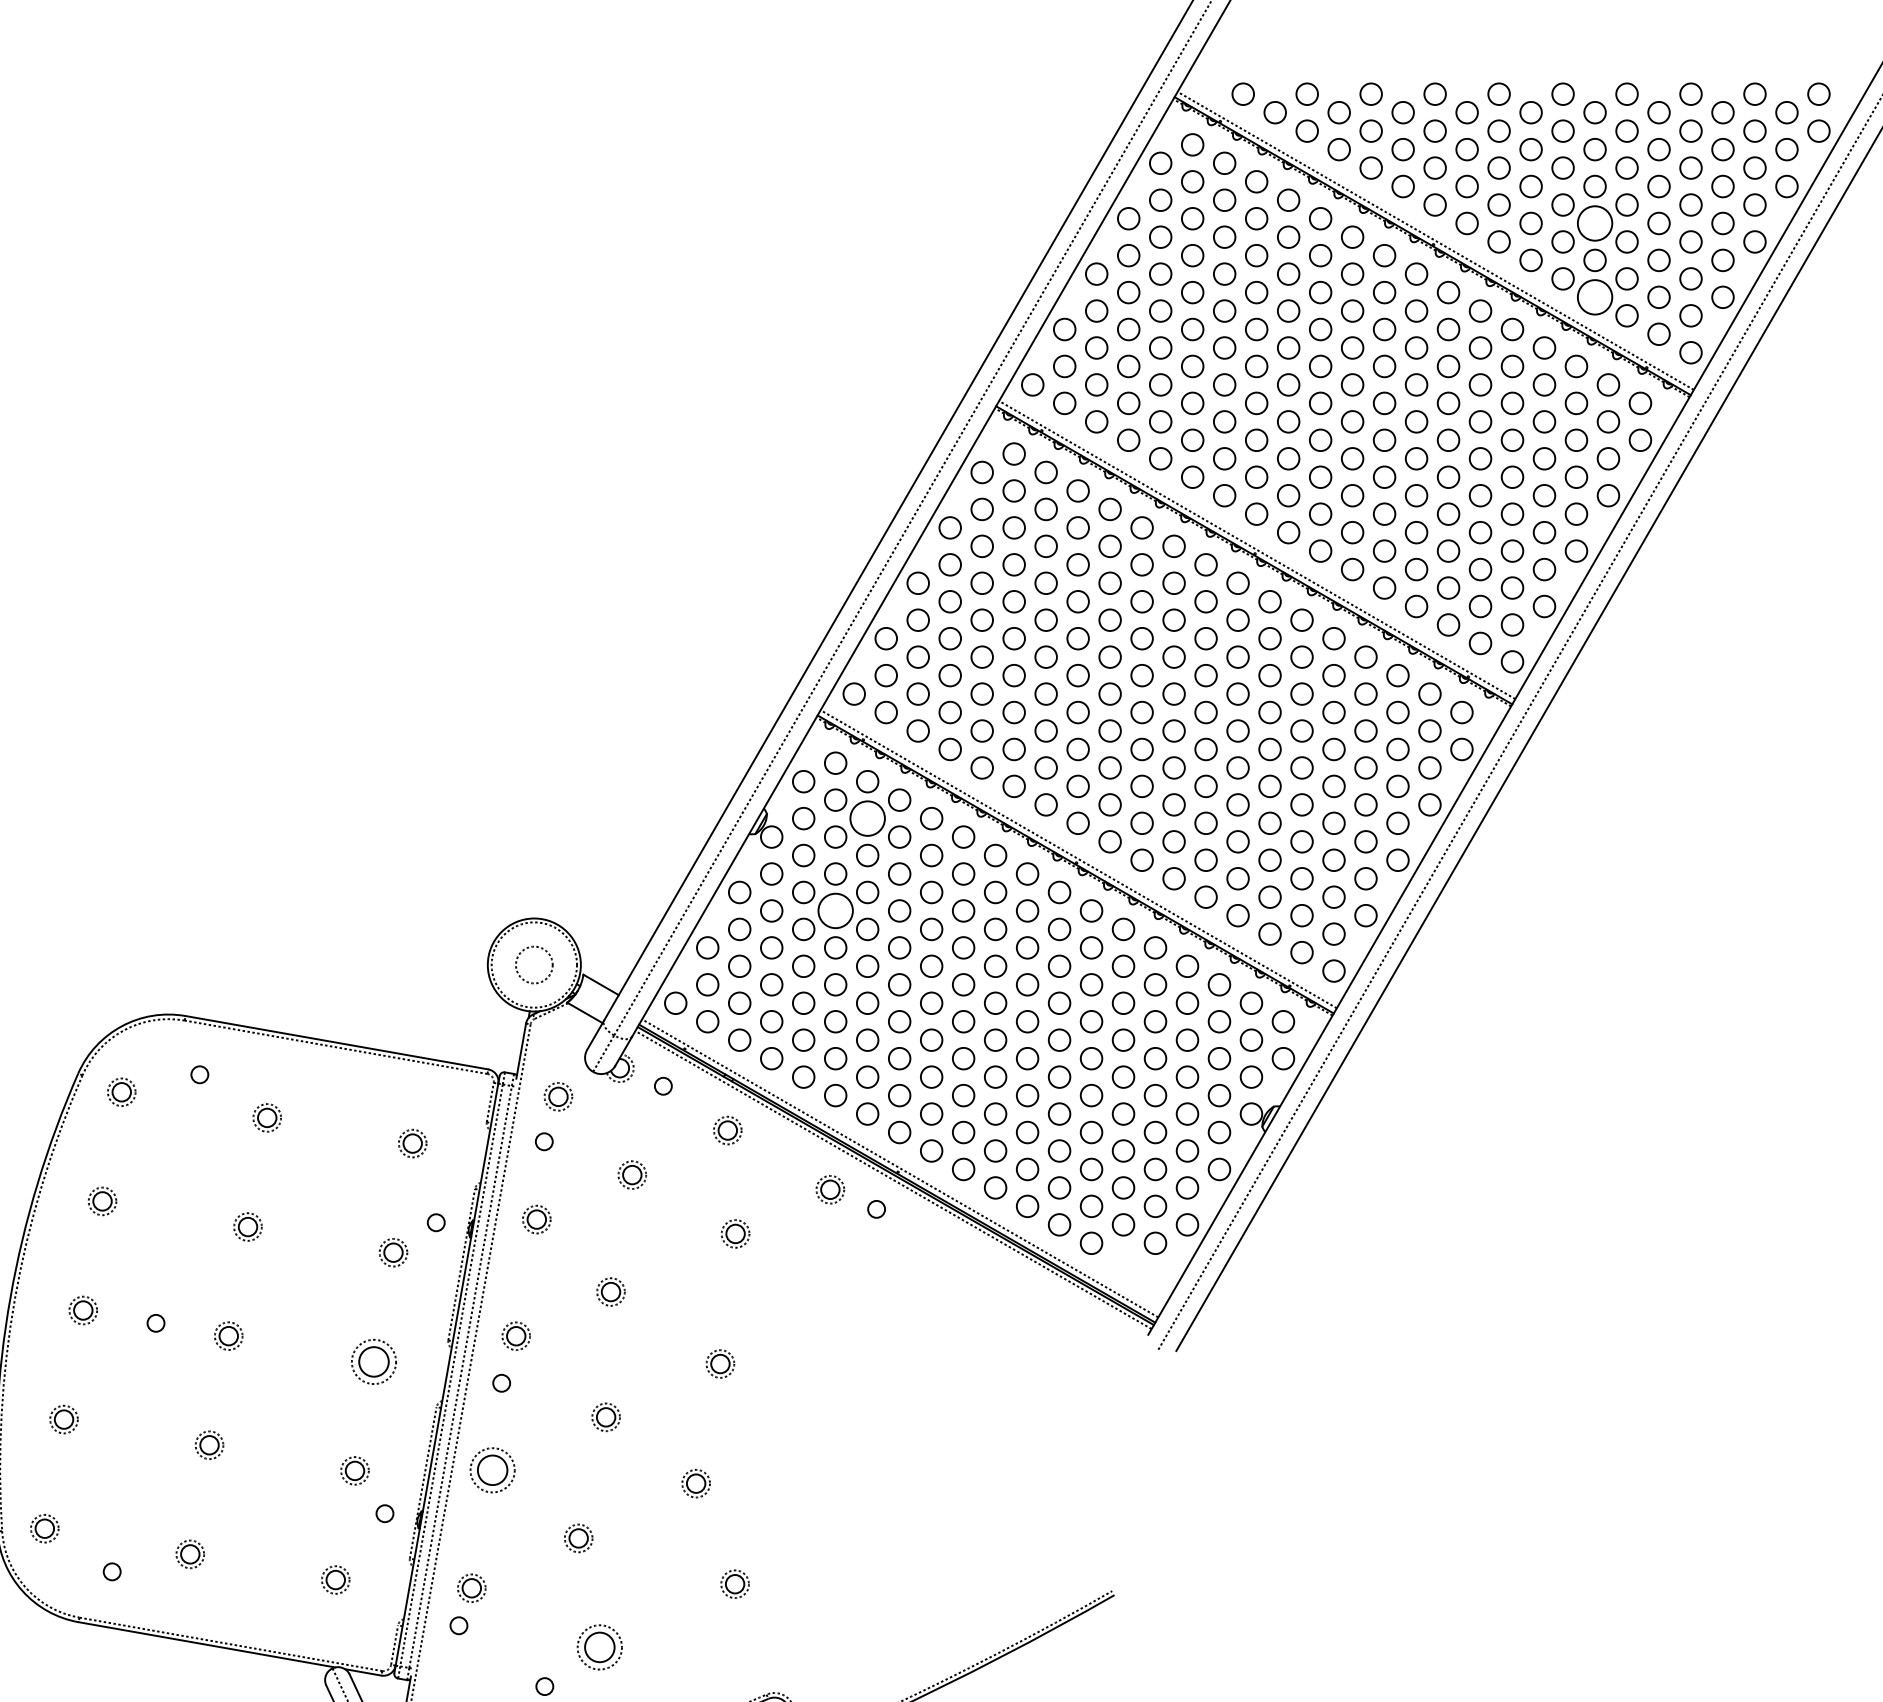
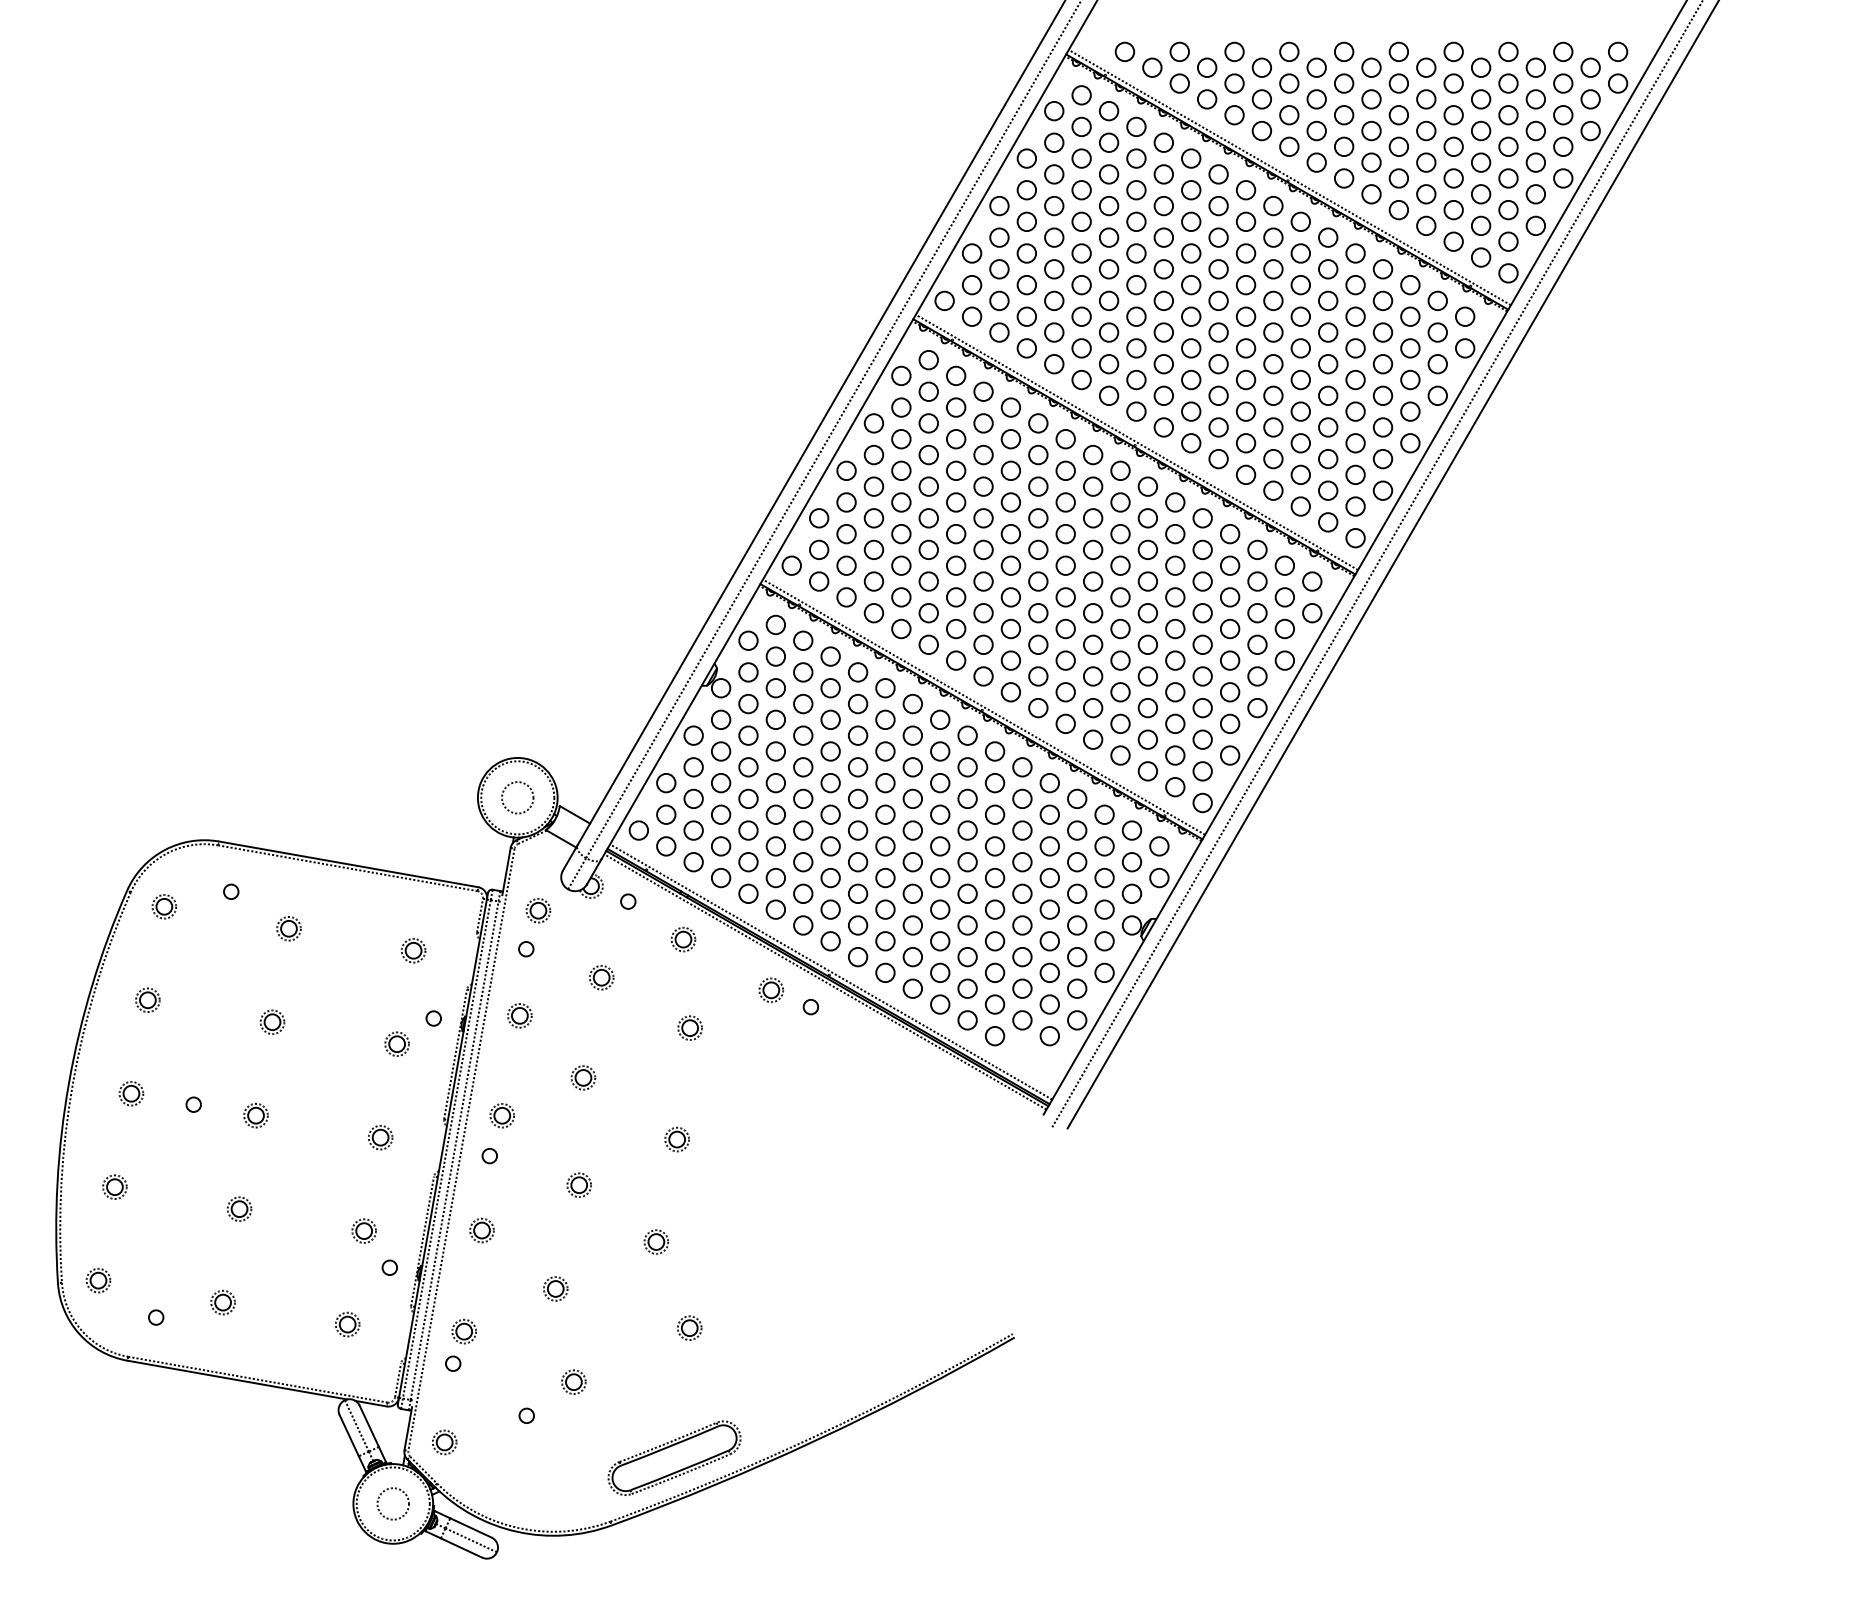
circle: (1595, 223) -> (1426, 162), size x0.62
circle: (1595, 296) -> (1426, 225), size x0.62
circle: (867, 818) -> (803, 672), size x0.62
circle: (835, 910) -> (775, 751), size x0.62
part: (374, 1361) -> (380, 1137), size x0.62
part: (492, 1470) -> (481, 1230), size x0.62
part: (599, 1646) -> (573, 1381), size x0.62

